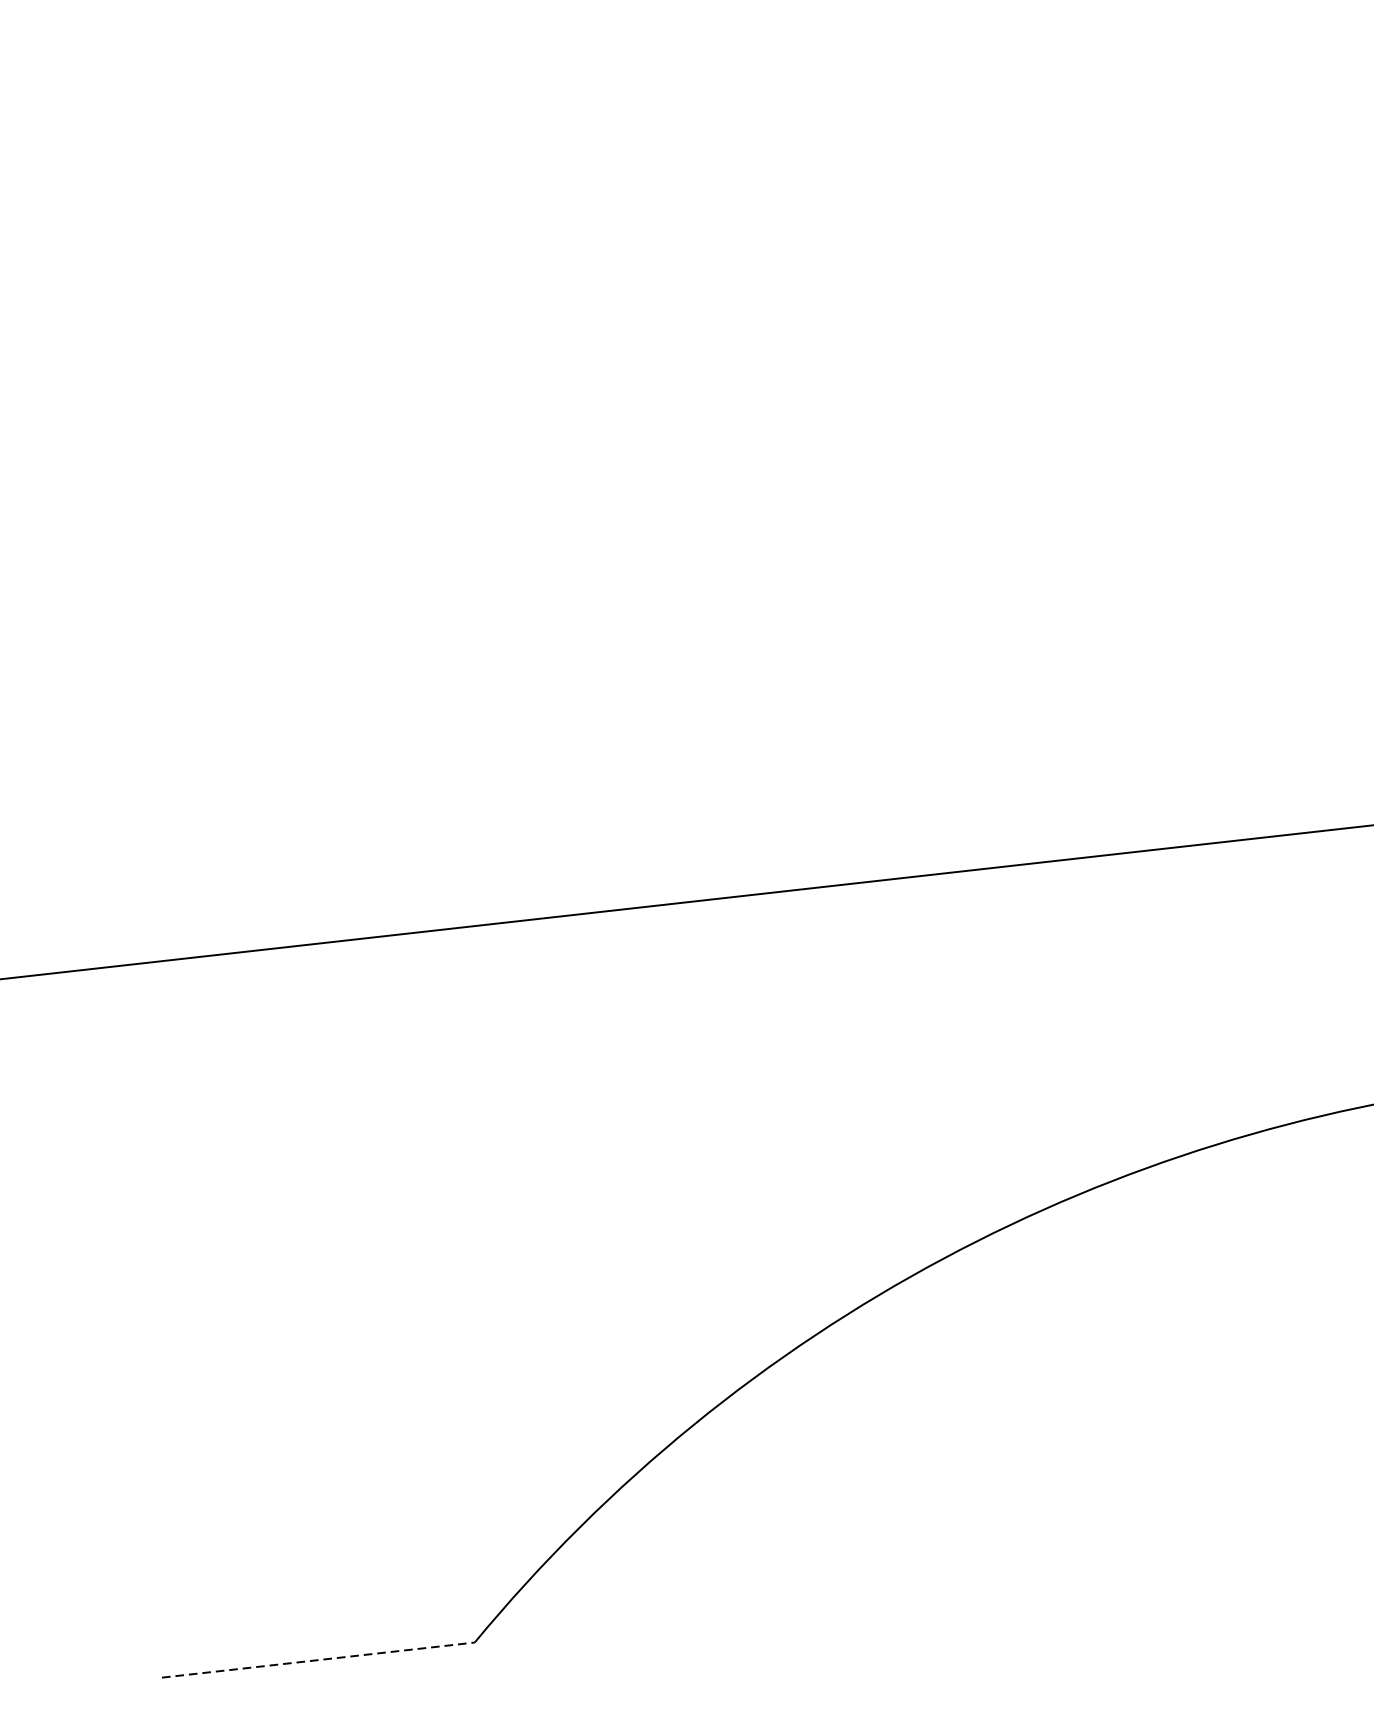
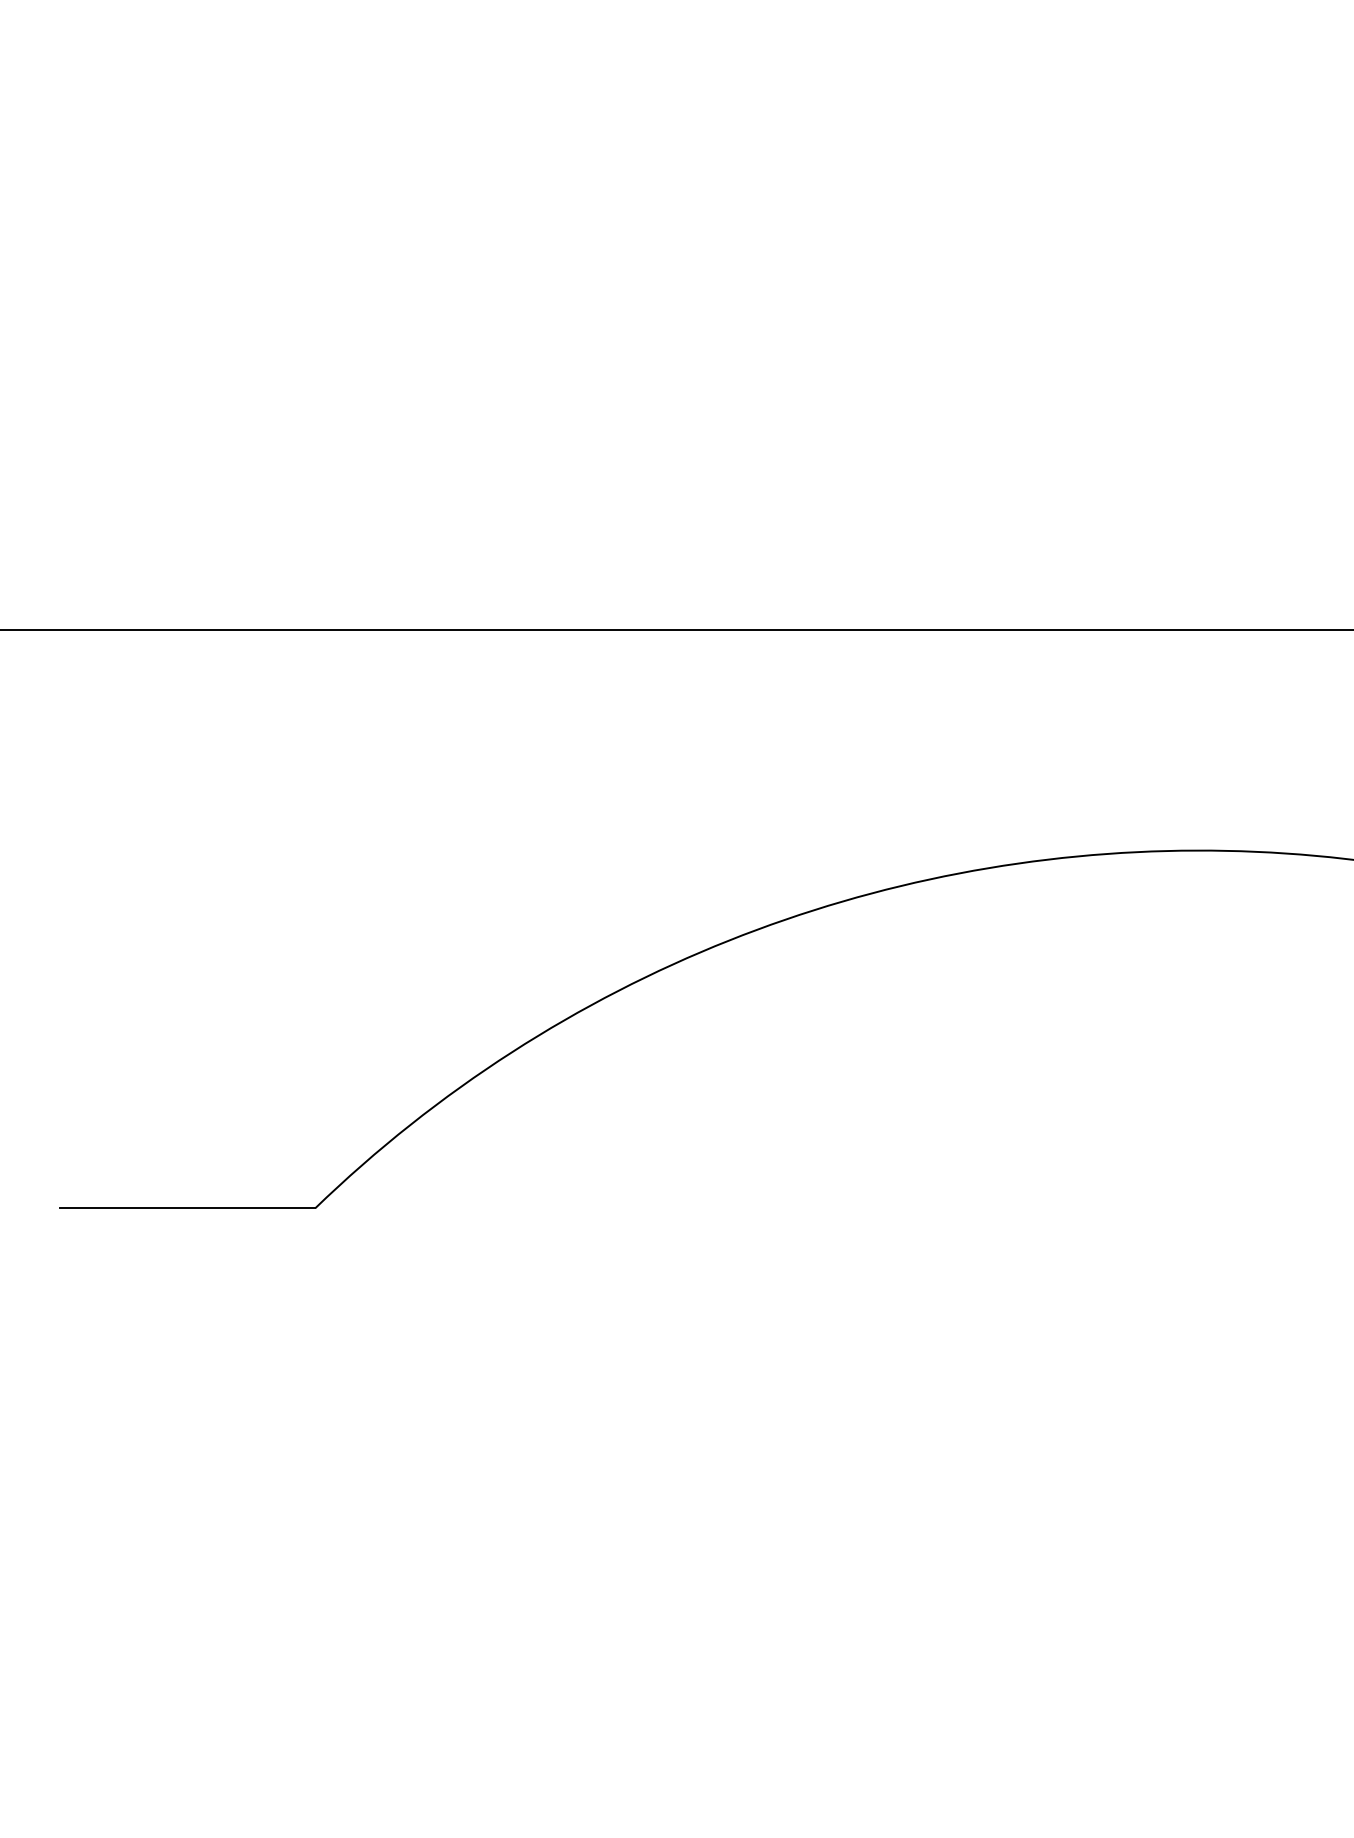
line: (318, 1660) -> (187, 1208), dashed -> solid

